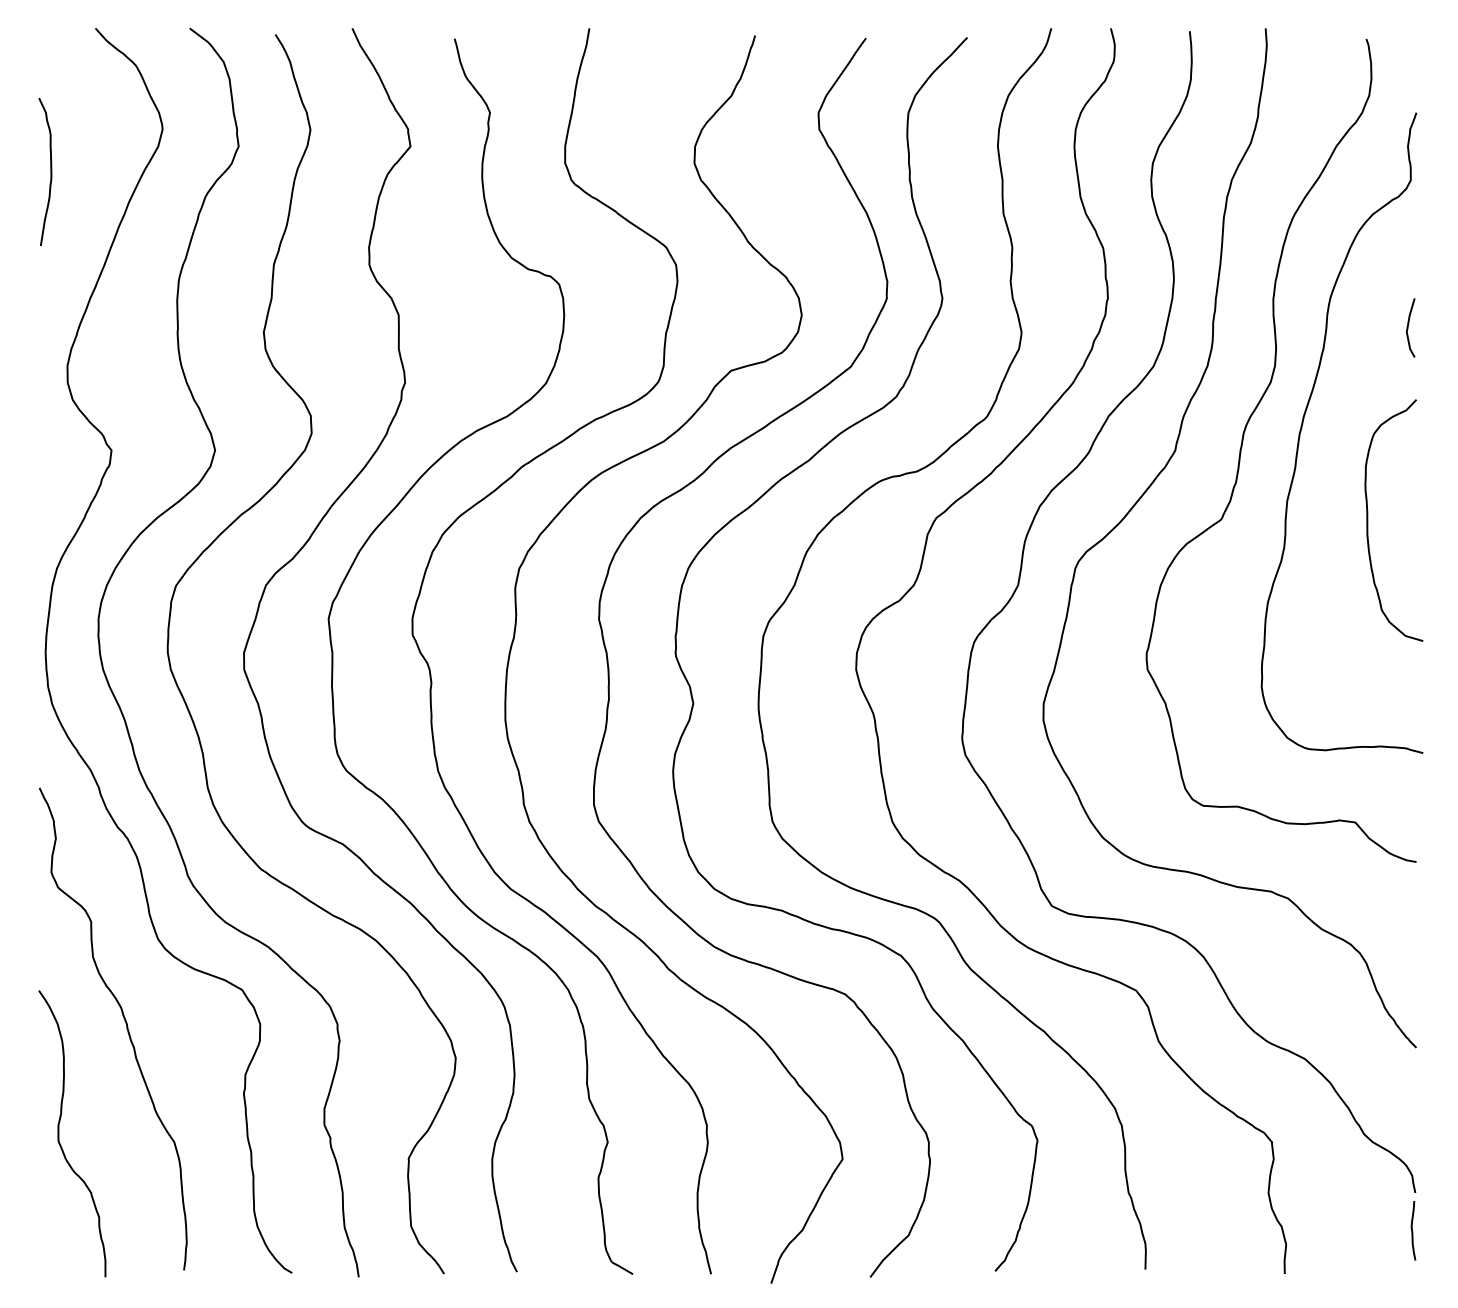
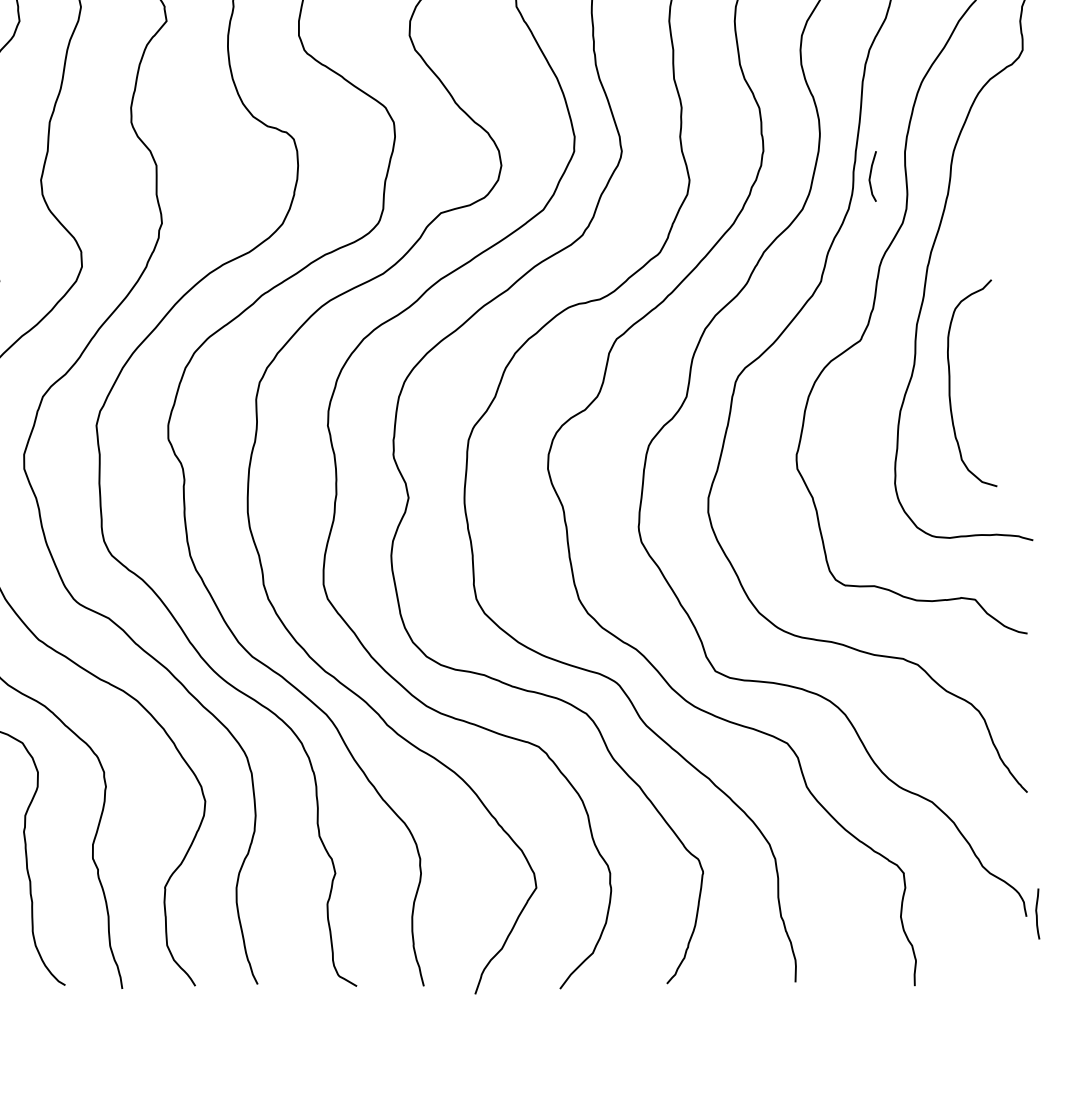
line: (1408, 327) -> (870, 176), moved
curve: (1368, 520) -> (950, 383), moved
curve: (1412, 1230) -> (1036, 913), moved

